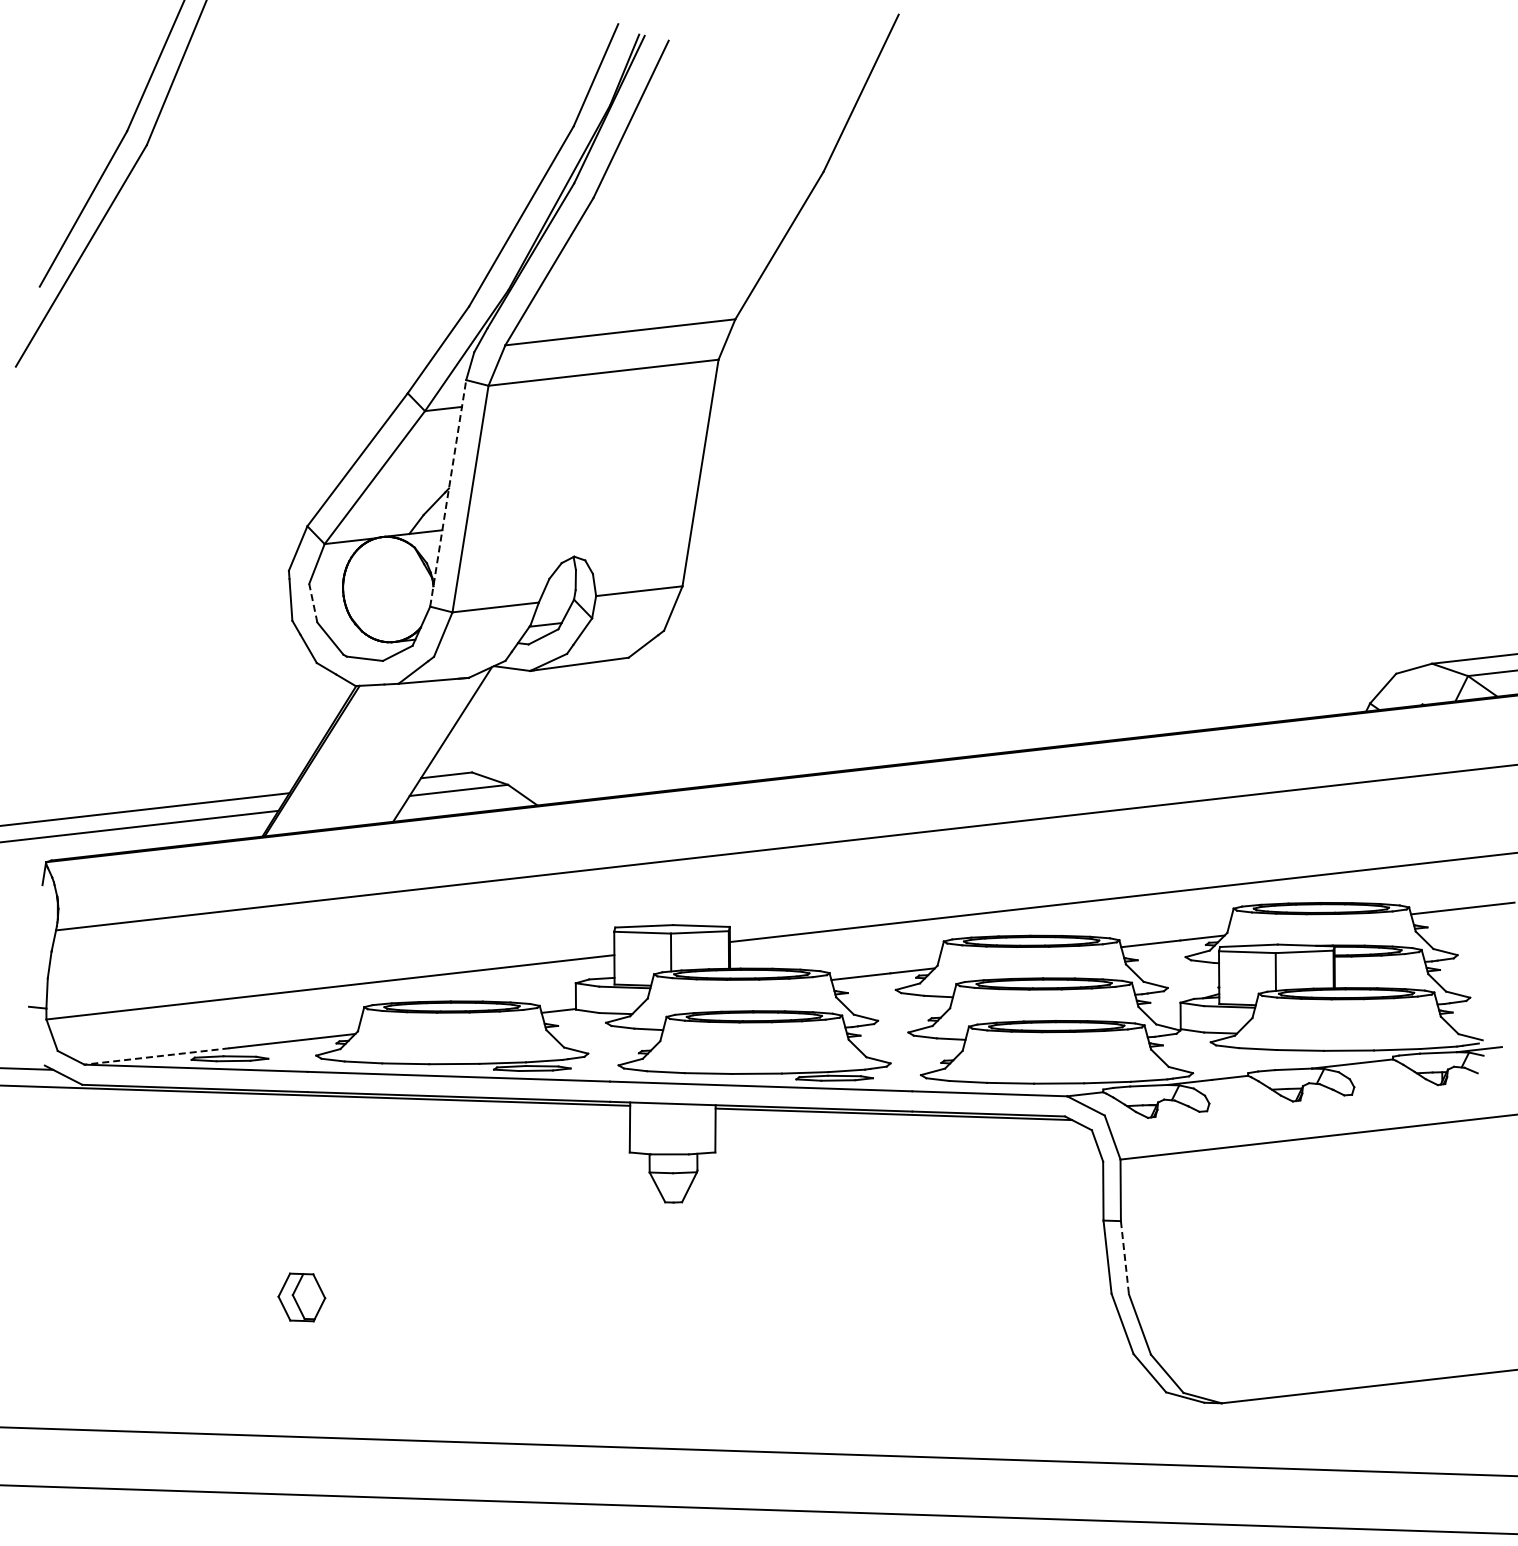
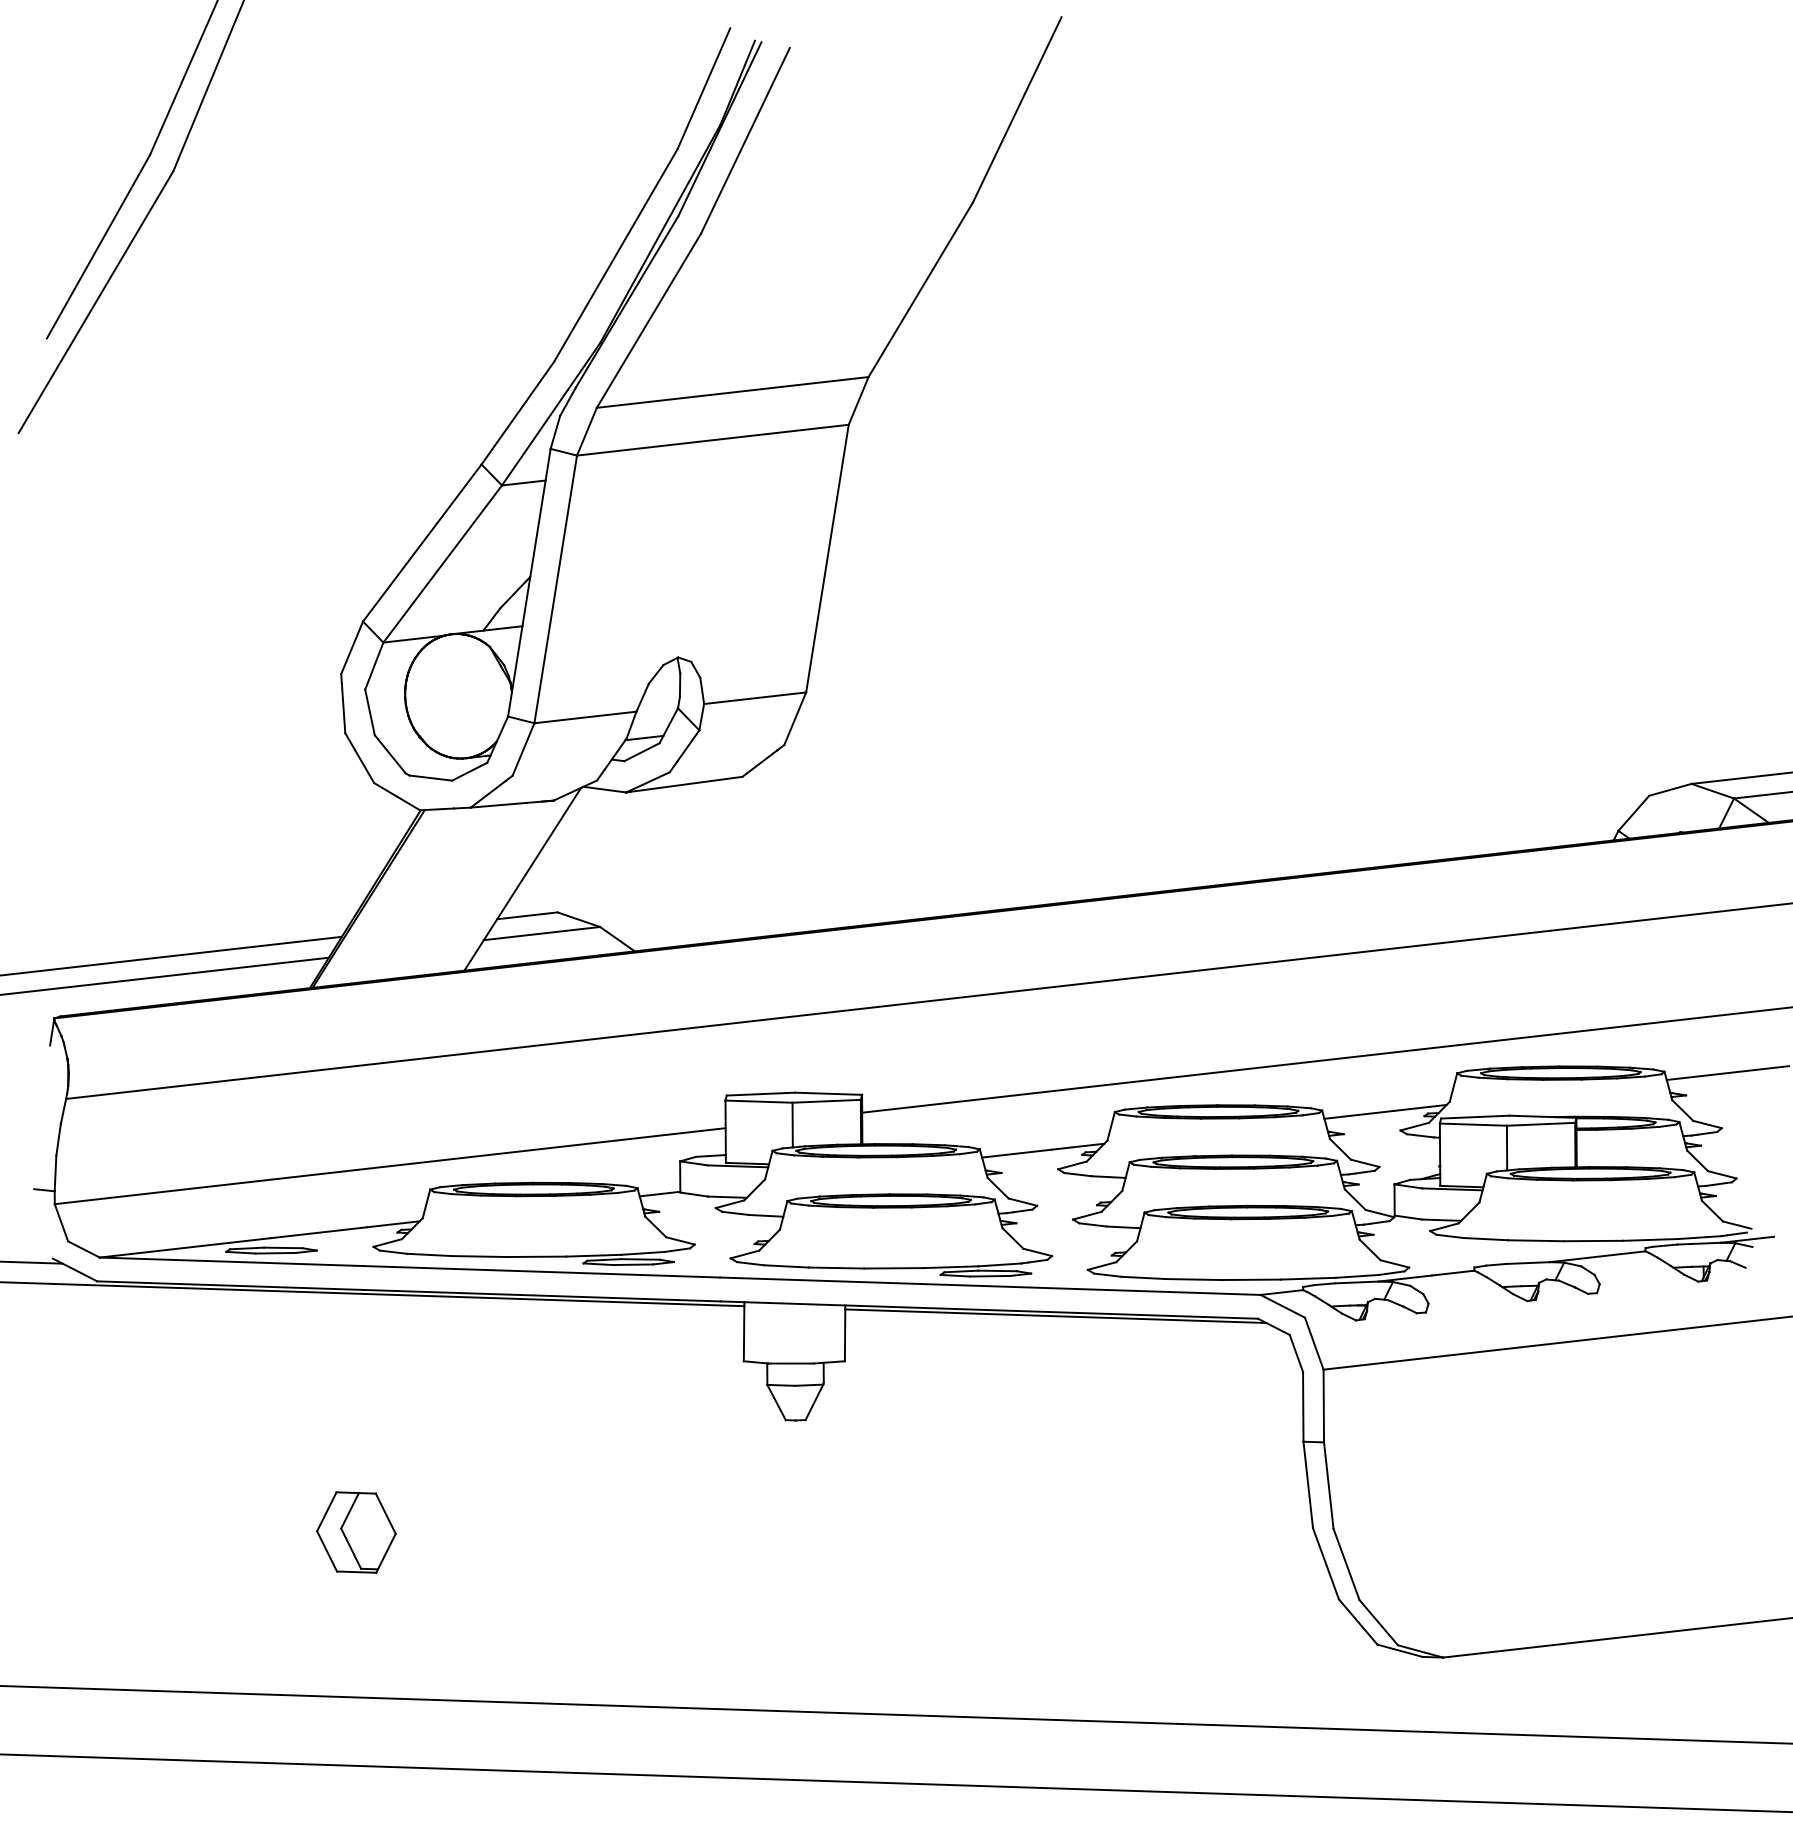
line: (448, 493) -> (529, 582), dashed -> solid
line: (313, 603) -> (370, 712), dashed -> solid
line: (156, 1056) -> (184, 1247), dashed -> solid
line: (1124, 1257) -> (1328, 1485), dashed -> solid
part: (301, 1297) -> (356, 1532), size x1.43

